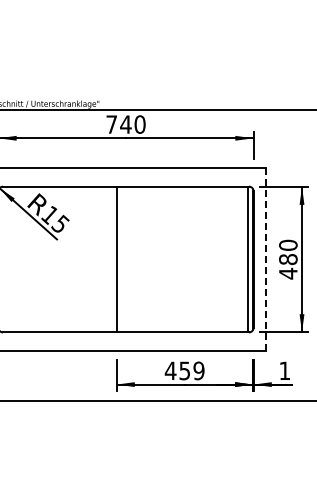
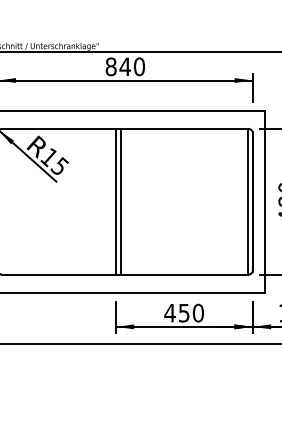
text: (111, 124) -> (110, 66), 740 -> 840
line: (121, 259) -> (120, 201), added
line: (265, 259) -> (264, 201), dashed -> solid
text: (198, 370) -> (197, 312), 459 -> 450

